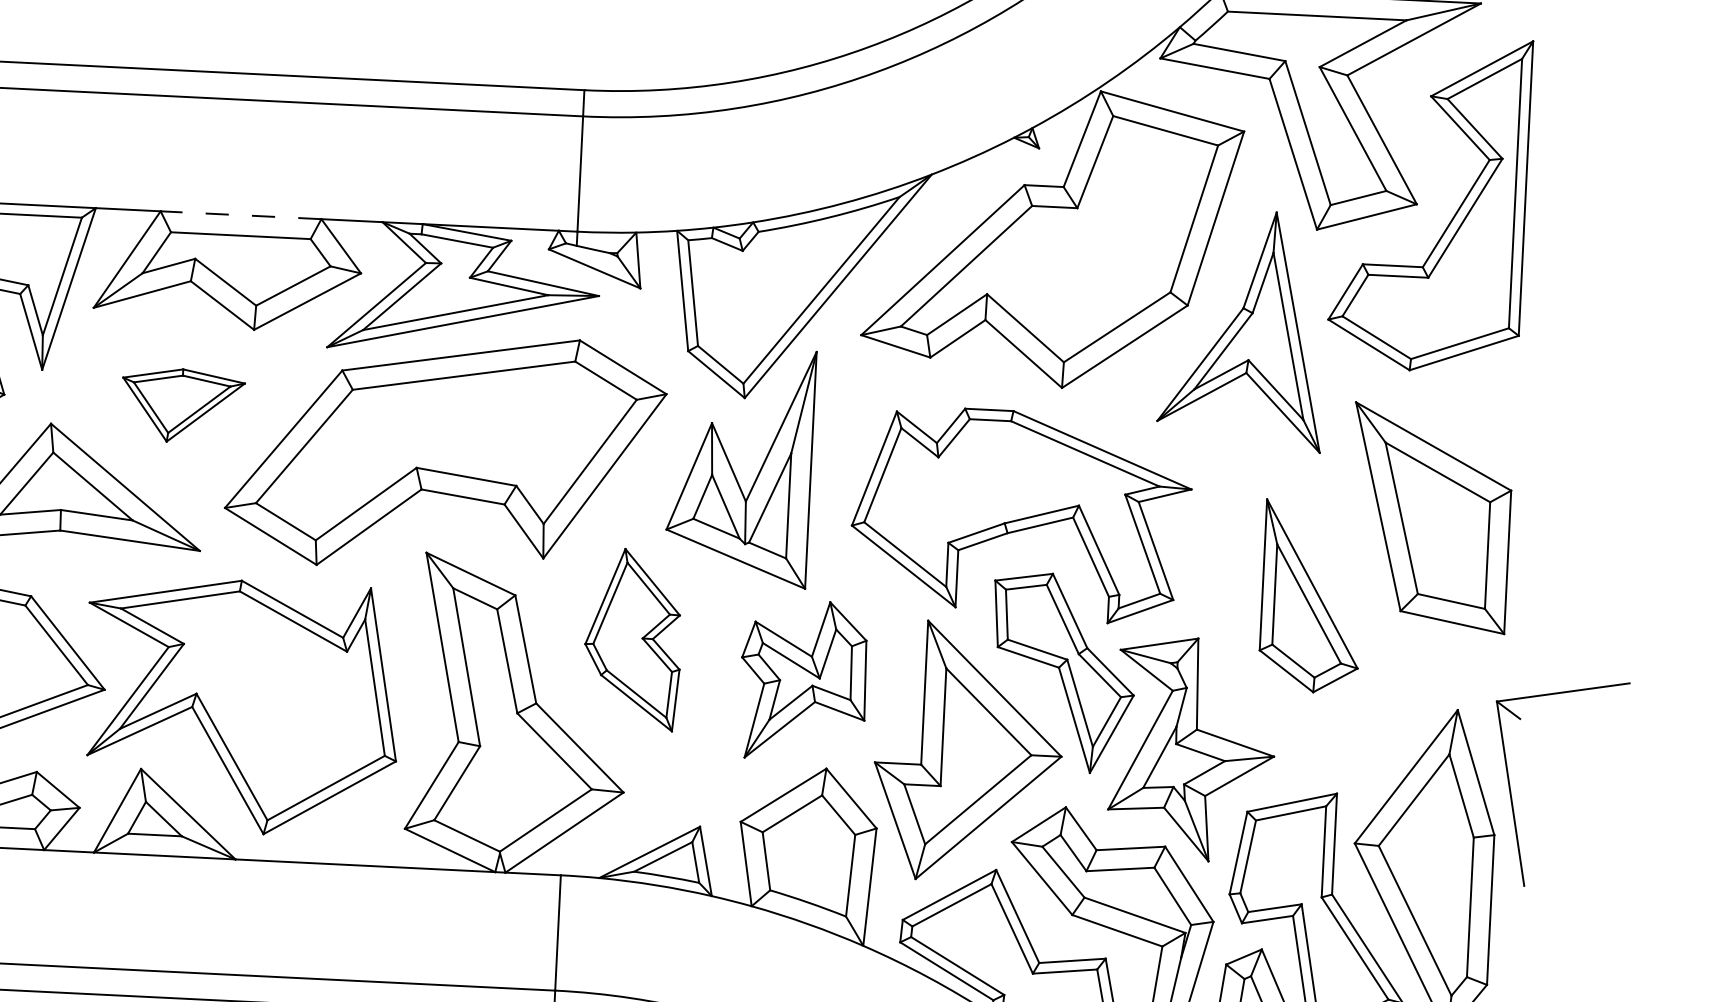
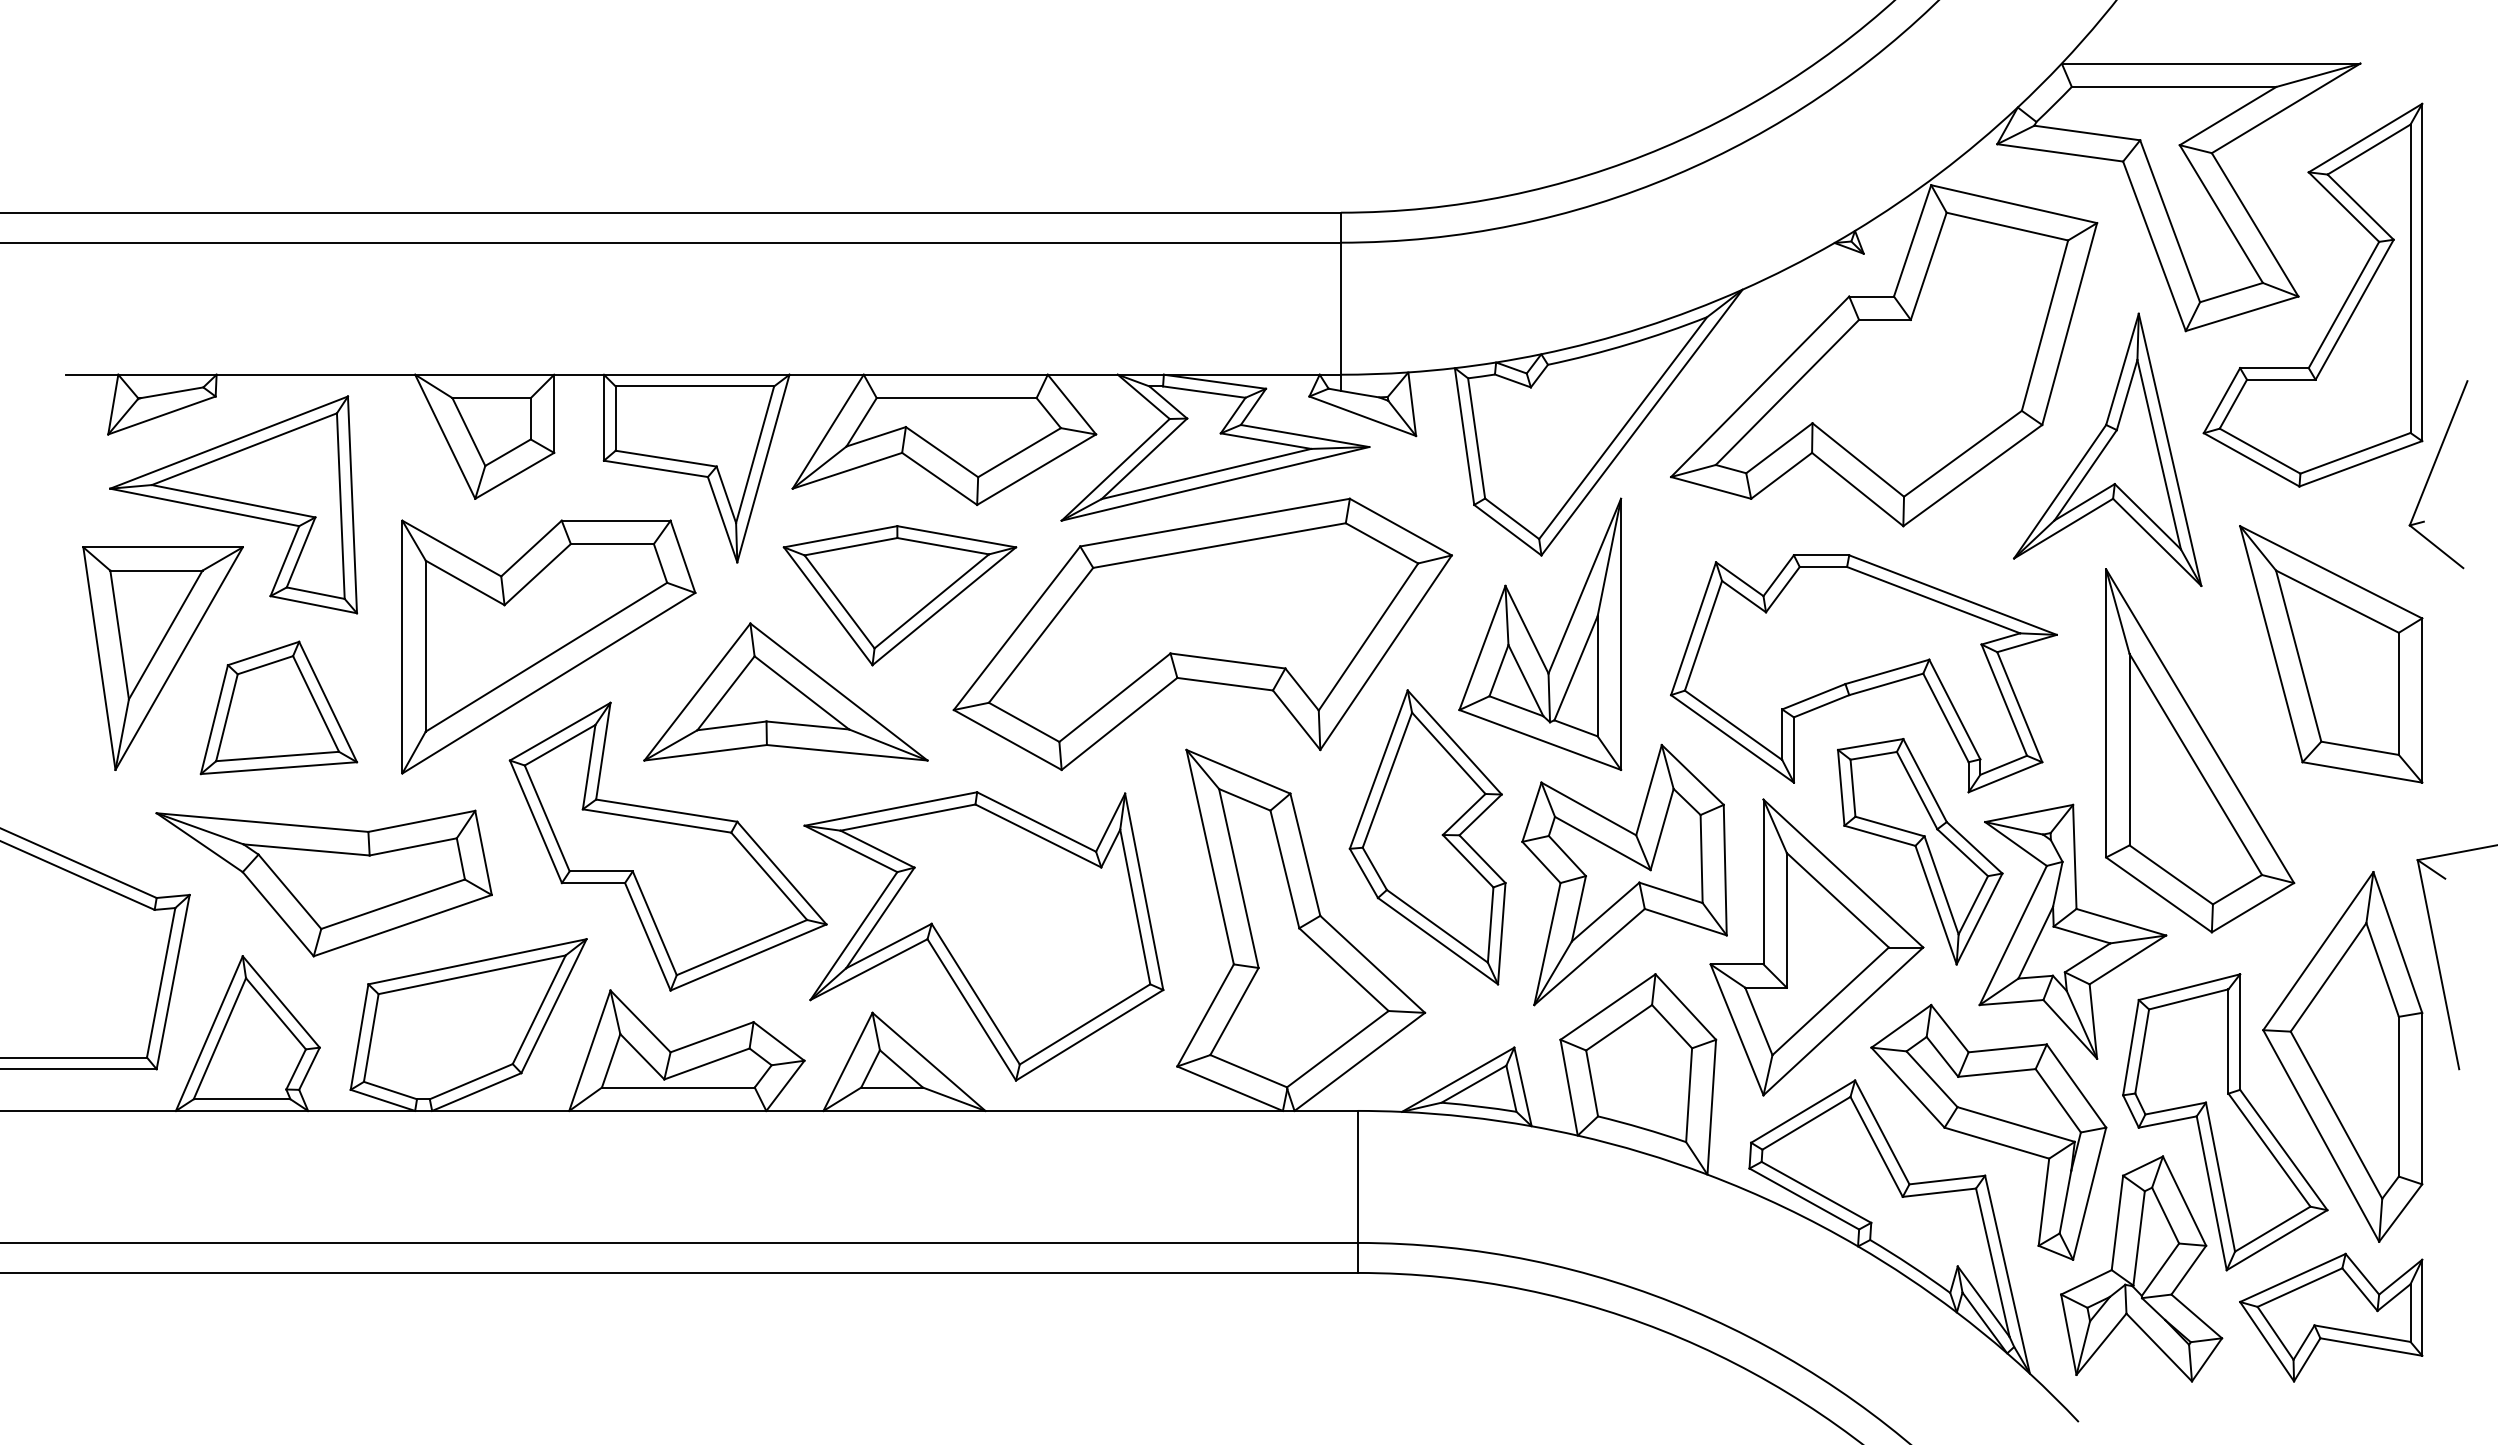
line: (240, 215) -> (955, 374), dashed -> solid
part: (1526, 362) -> (2432, 471), added
part: (182, 405) -> (899, 595), size x1.67
part: (1311, 596) -> (2200, 750), size x1.67
part: (633, 639) -> (1427, 837), size x1.43
part: (803, 680) -> (1624, 874), size x1.43

